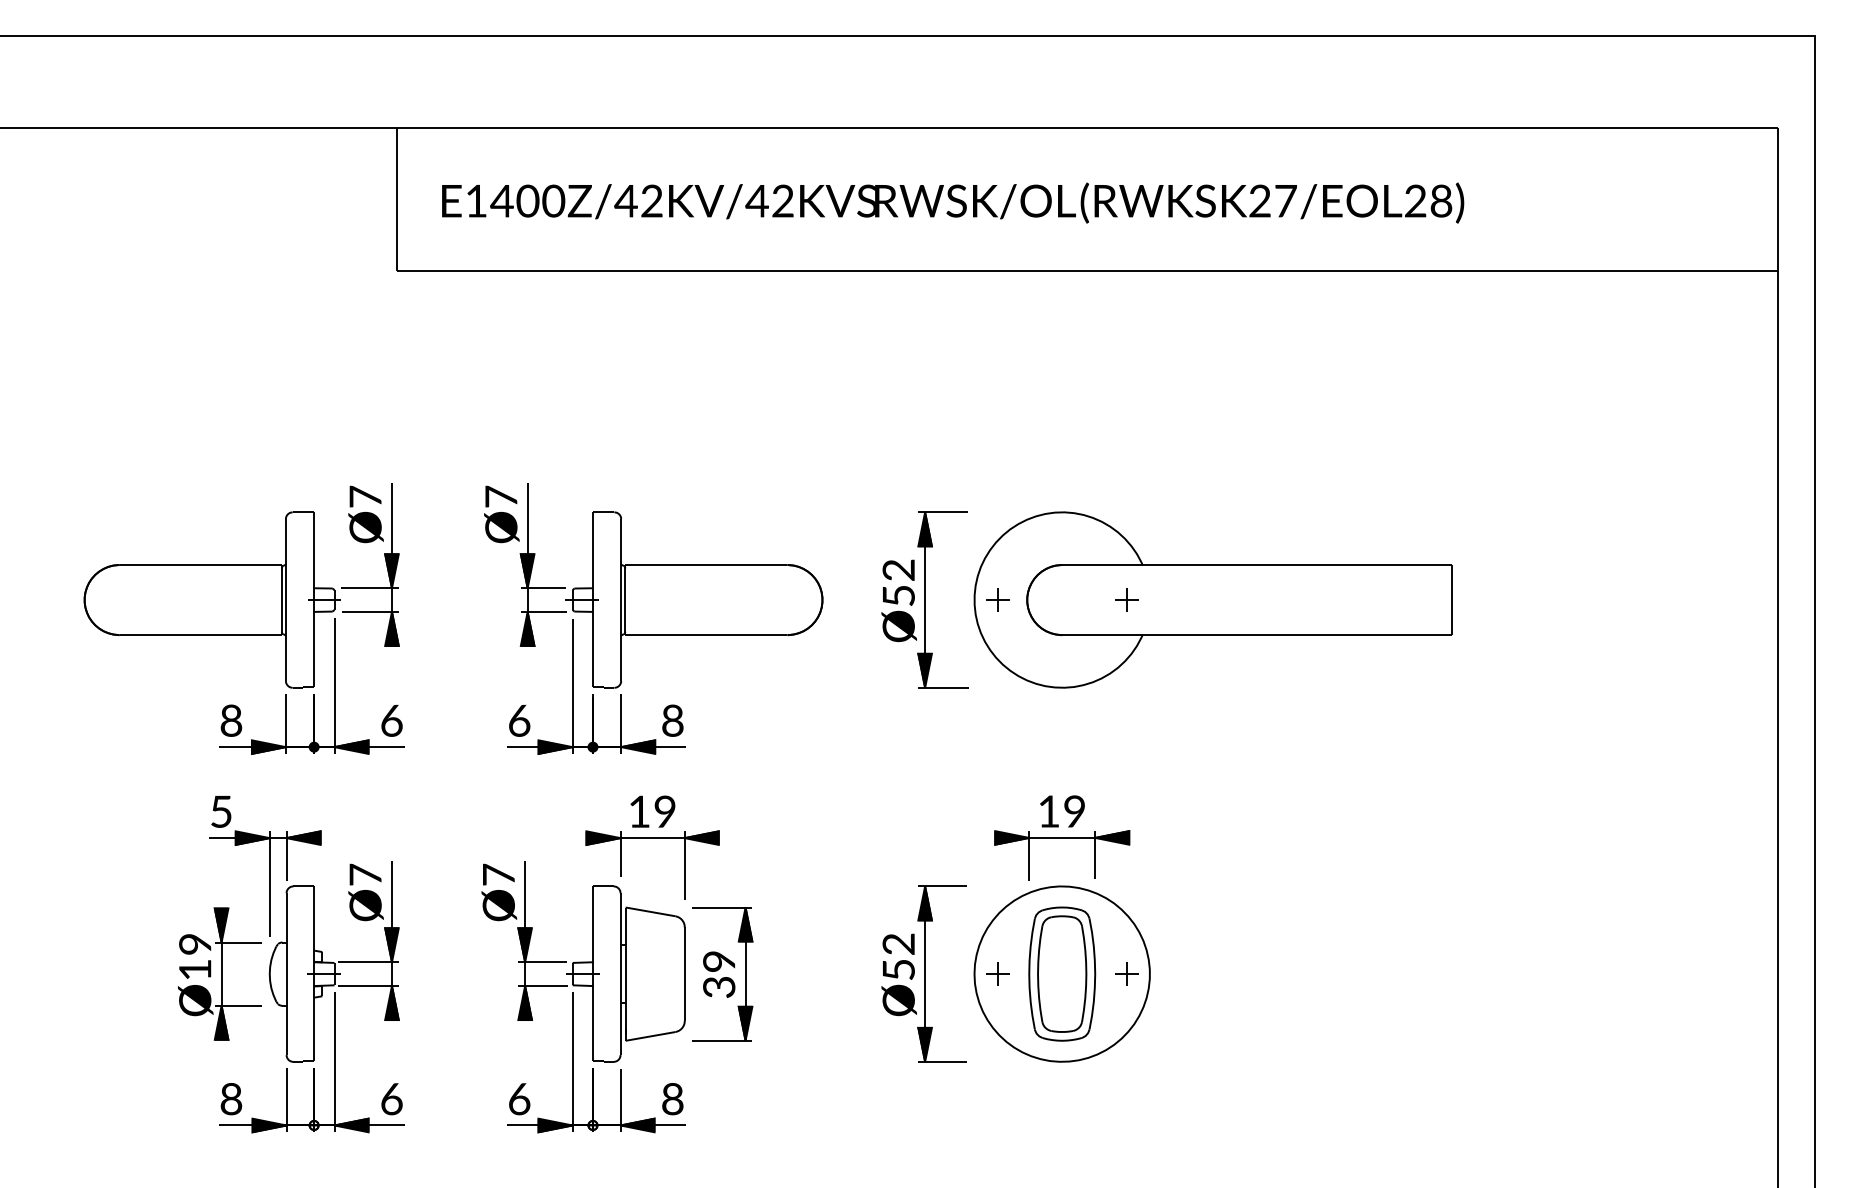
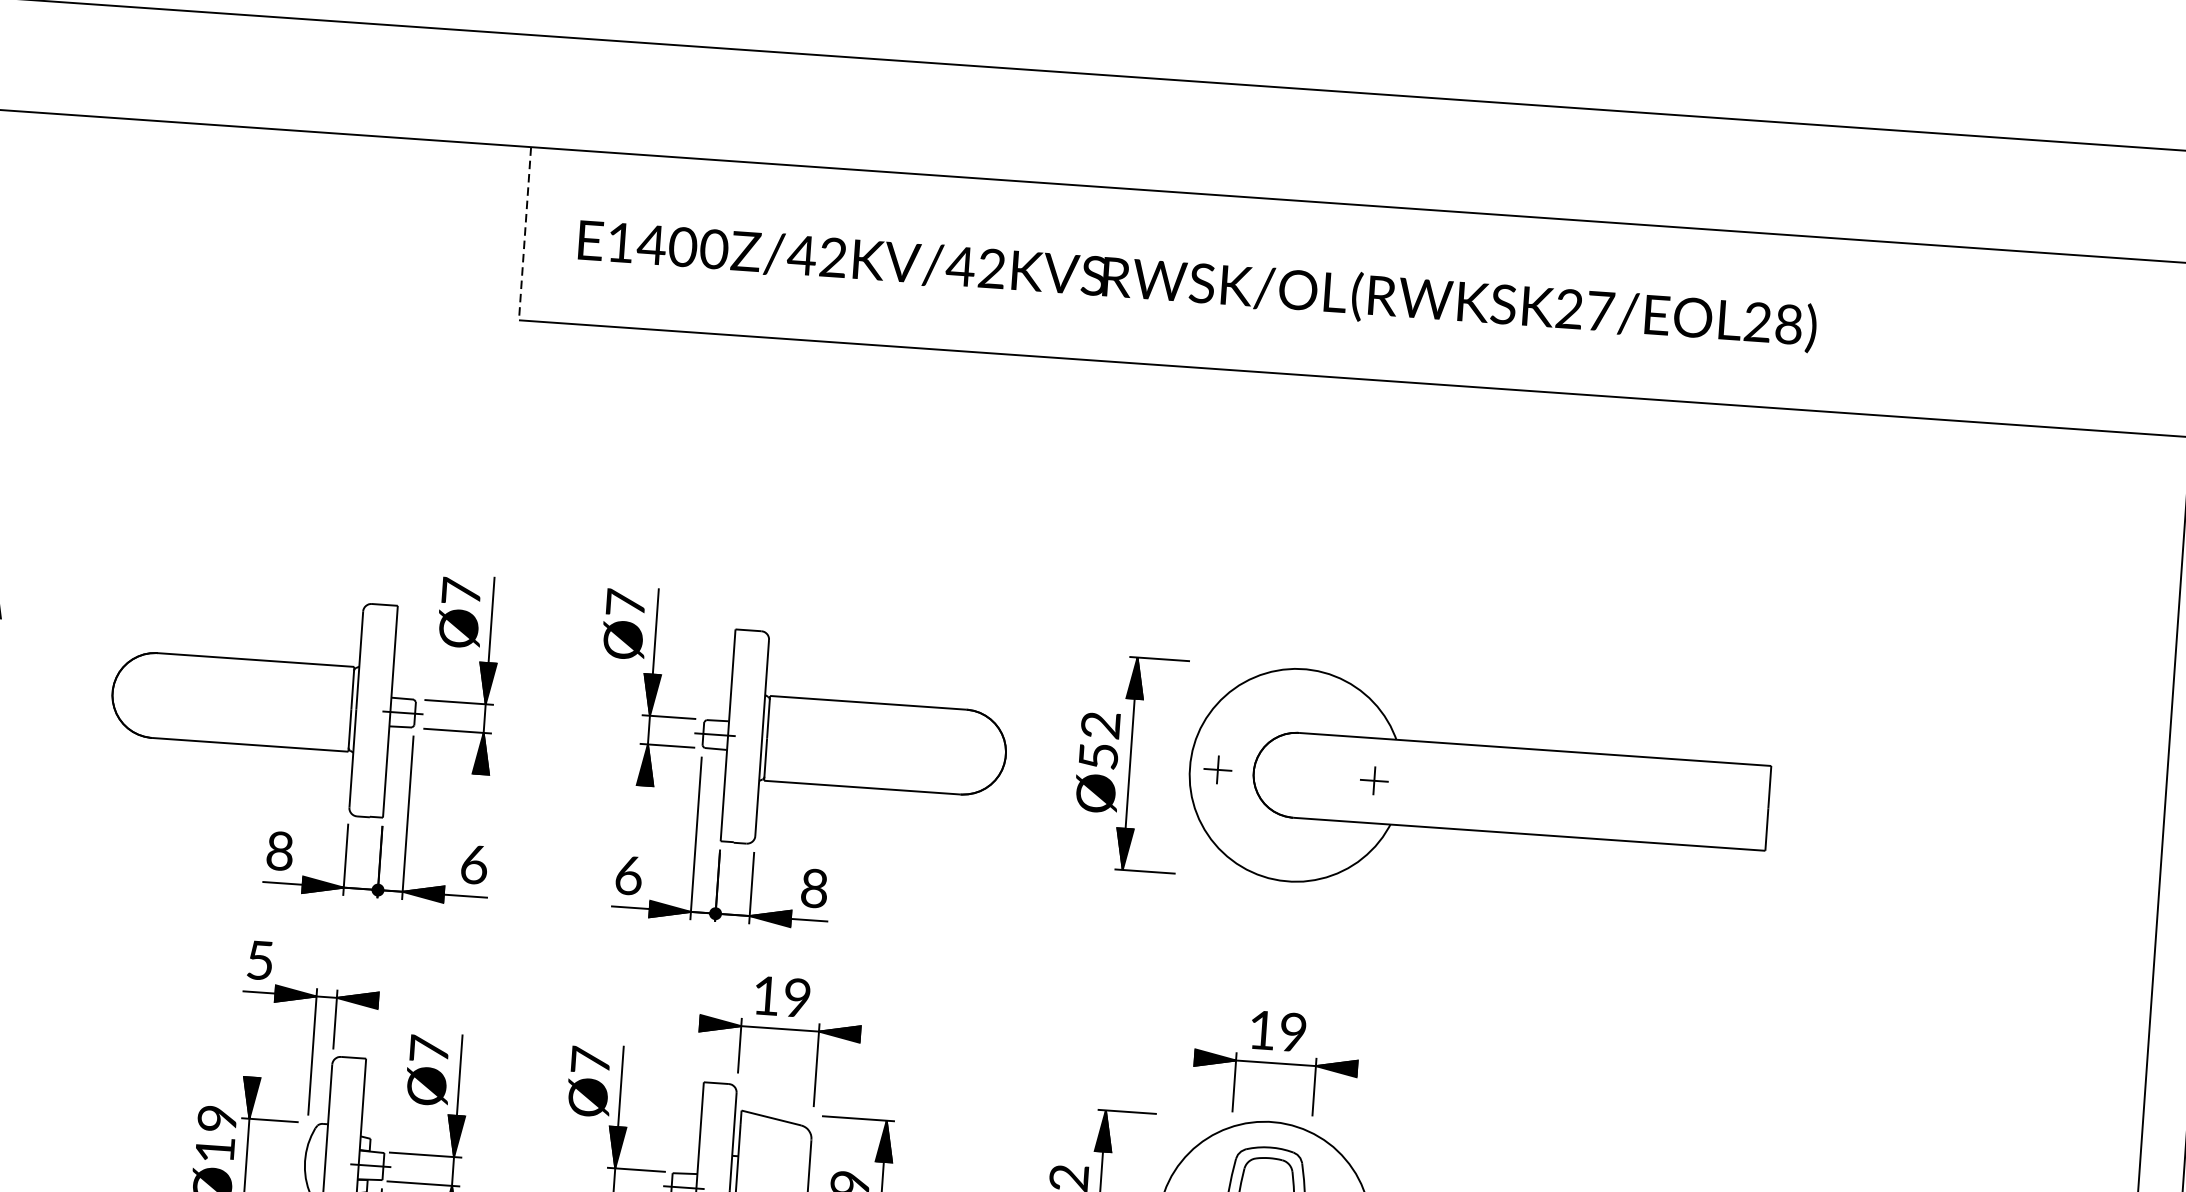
line: (397, 199) -> (525, 234), solid -> dashed

